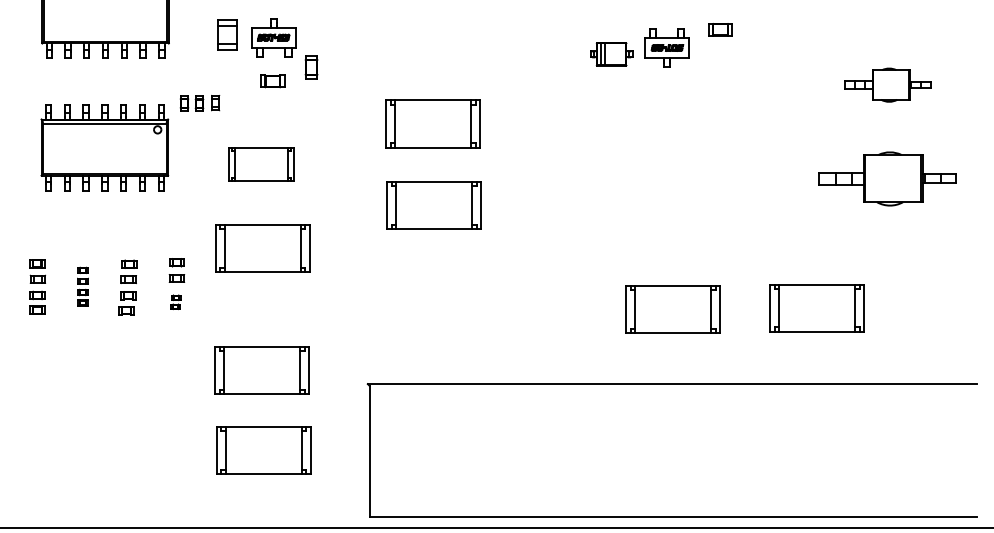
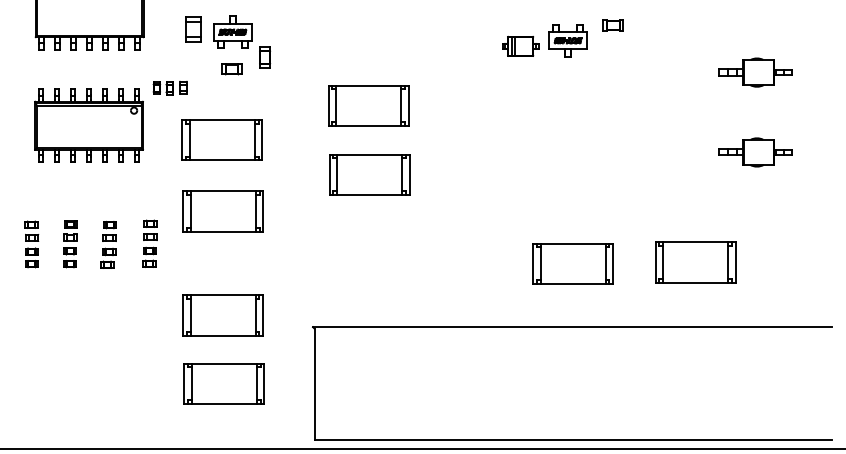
part: (261, 164) -> (222, 140), size x1.43
part: (887, 178) -> (755, 152), size x0.62
part: (82, 286) -> (70, 244), size x1.43
part: (175, 302) -> (149, 257), size x1.67

